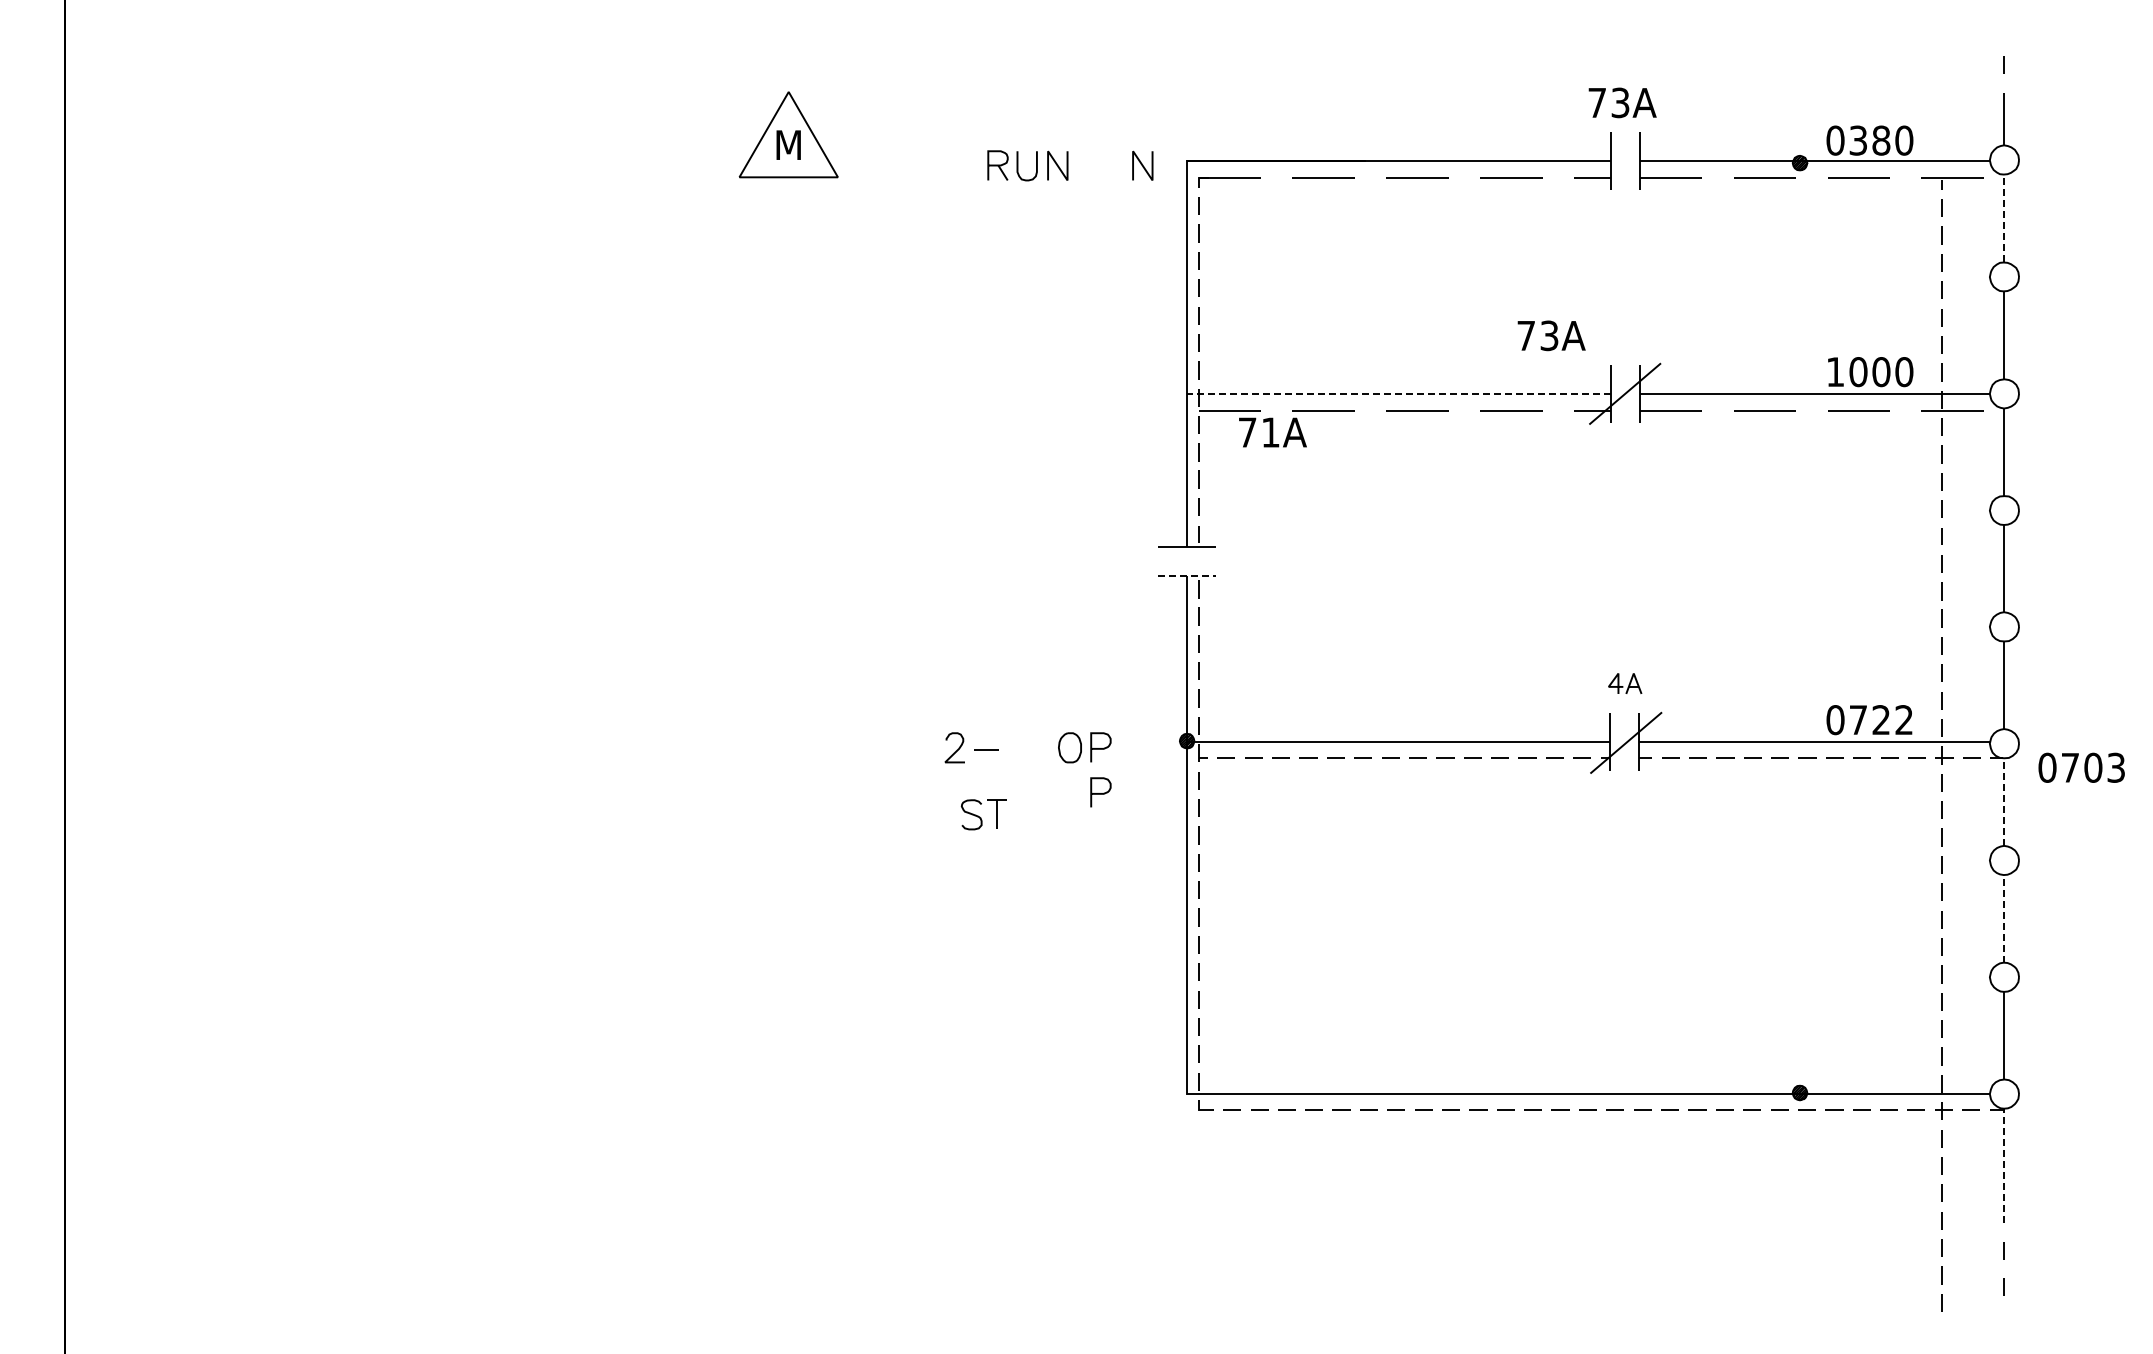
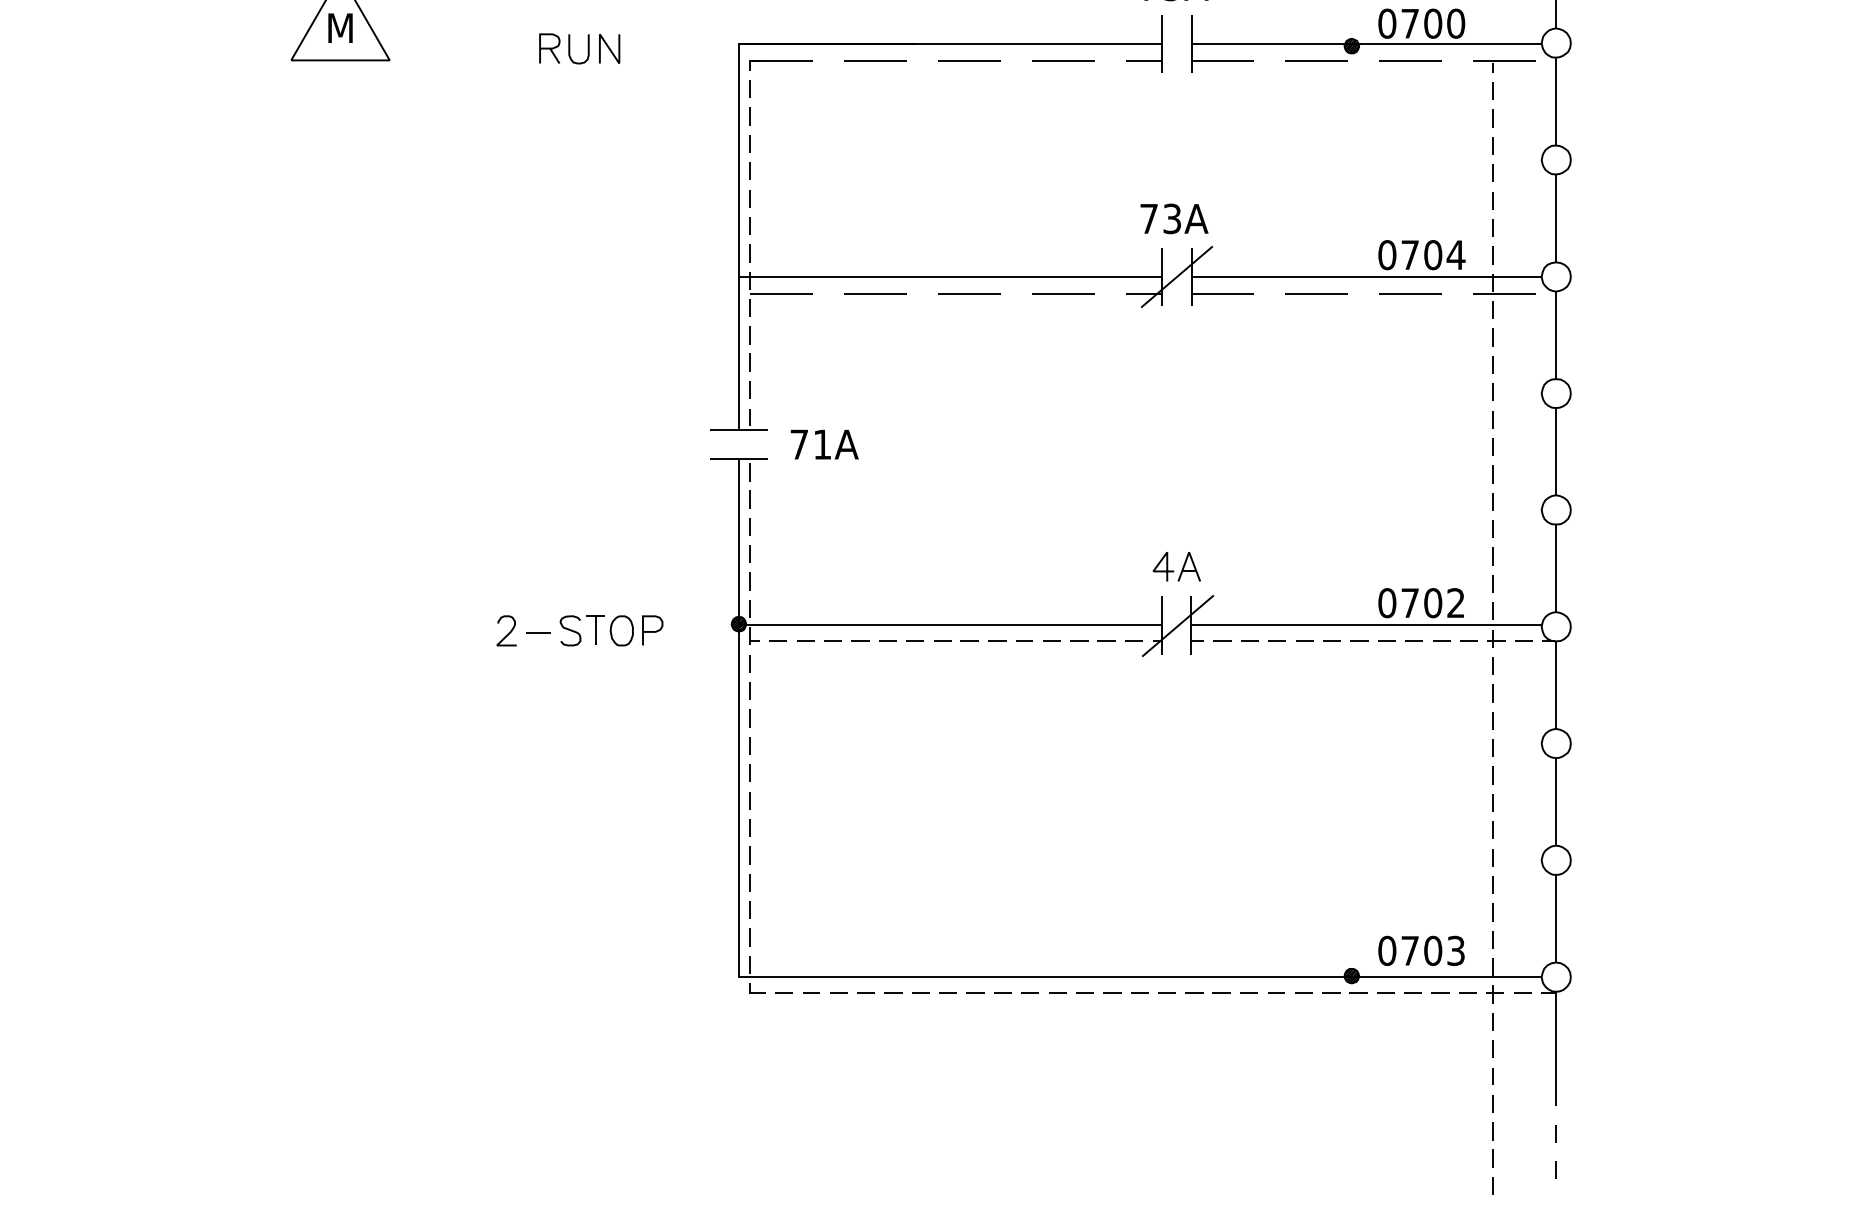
text: (1869, 140) -> (1421, 23), 0380 -> 0700
line: (1142, 165) -> (694, 48), removed
line: (2004, 218) -> (1556, 101), dashed -> solid
text: (1551, 335) -> (1174, 218), moved
text: (1869, 372) -> (1421, 255), 1000 -> 0704
line: (1398, 393) -> (950, 276), dashed -> solid
text: (1272, 432) -> (824, 444), moved
line: (1187, 576) -> (739, 459), dashed -> solid
part: (1625, 683) -> (1177, 566), size x1.43
text: (1881, 720) -> (1433, 603), 0722 -> 0702
text: (2081, 767) -> (1421, 950), moved
curve: (1100, 793) -> (652, 676), removed
line: (2004, 802) -> (1556, 685), dashed -> solid
part: (983, 814) -> (582, 630), moved
line: (2004, 918) -> (1556, 801), dashed -> solid
line: (2004, 1165) -> (1556, 1048), dashed -> solid

